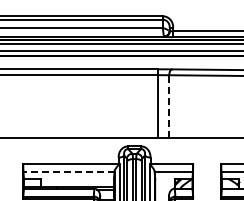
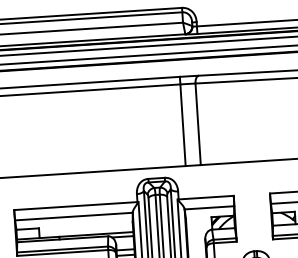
line: (169, 106) -> (198, 123), dashed -> solid
line: (68, 171) -> (73, 216), dashed -> solid

